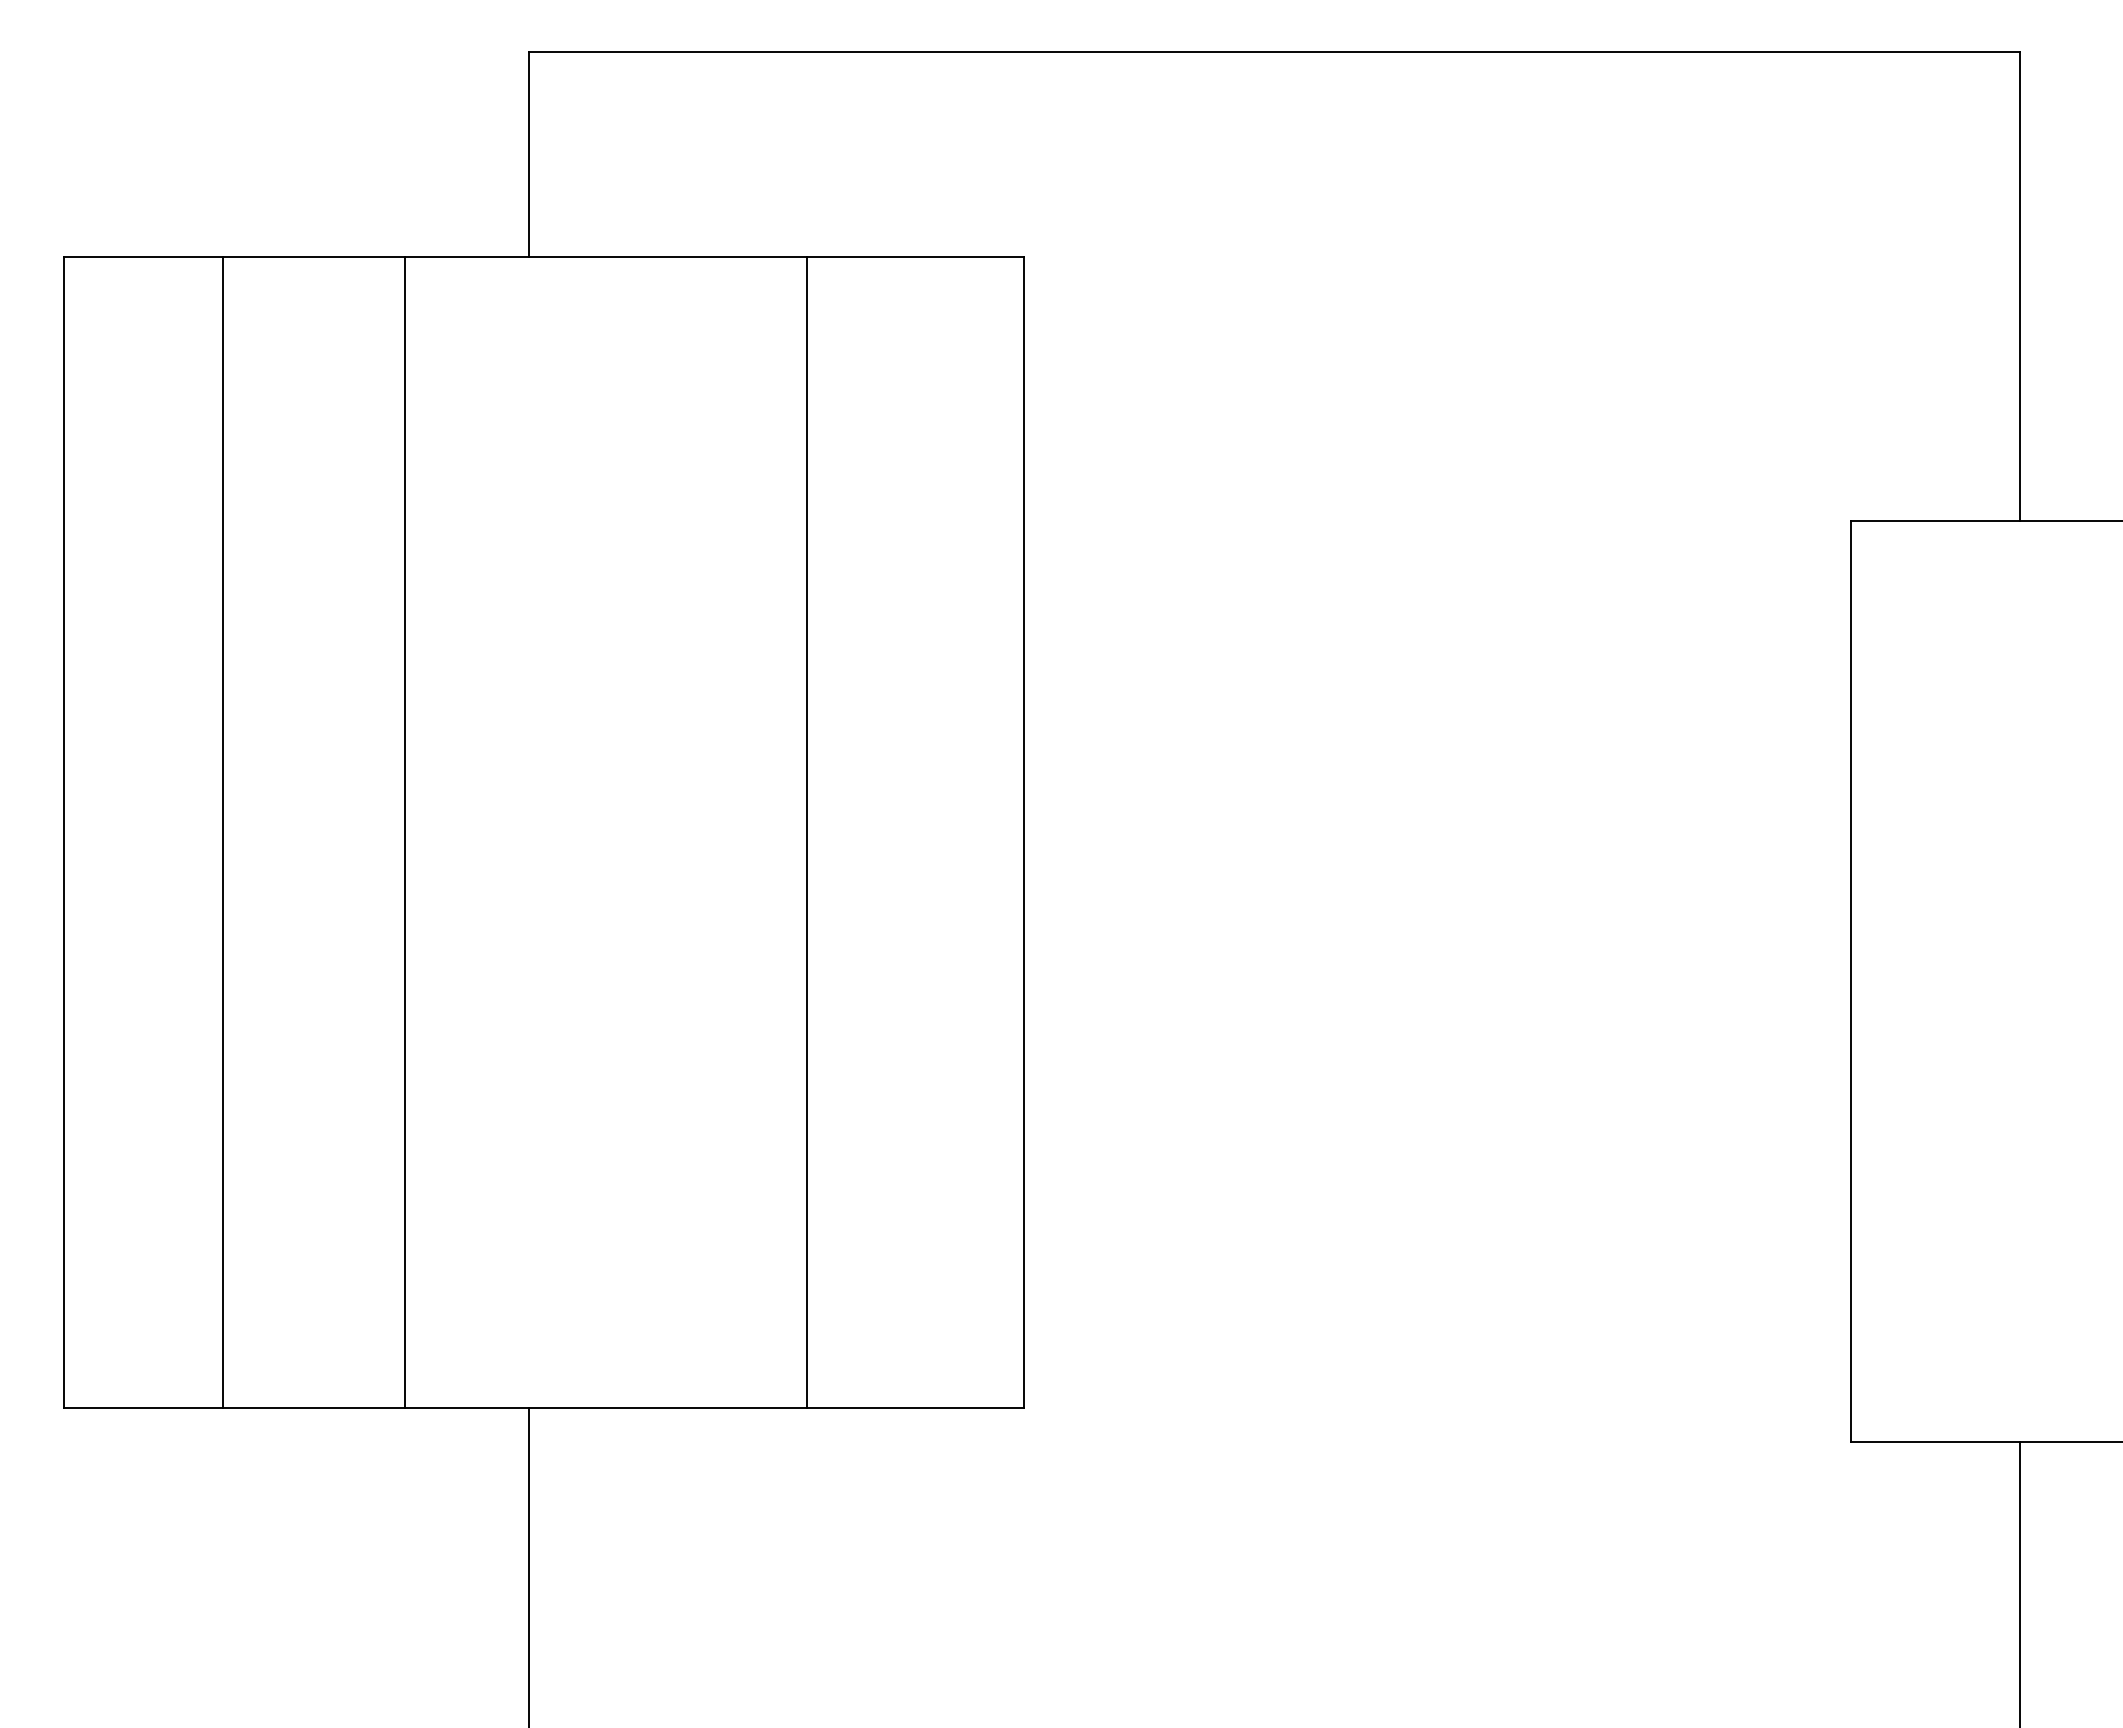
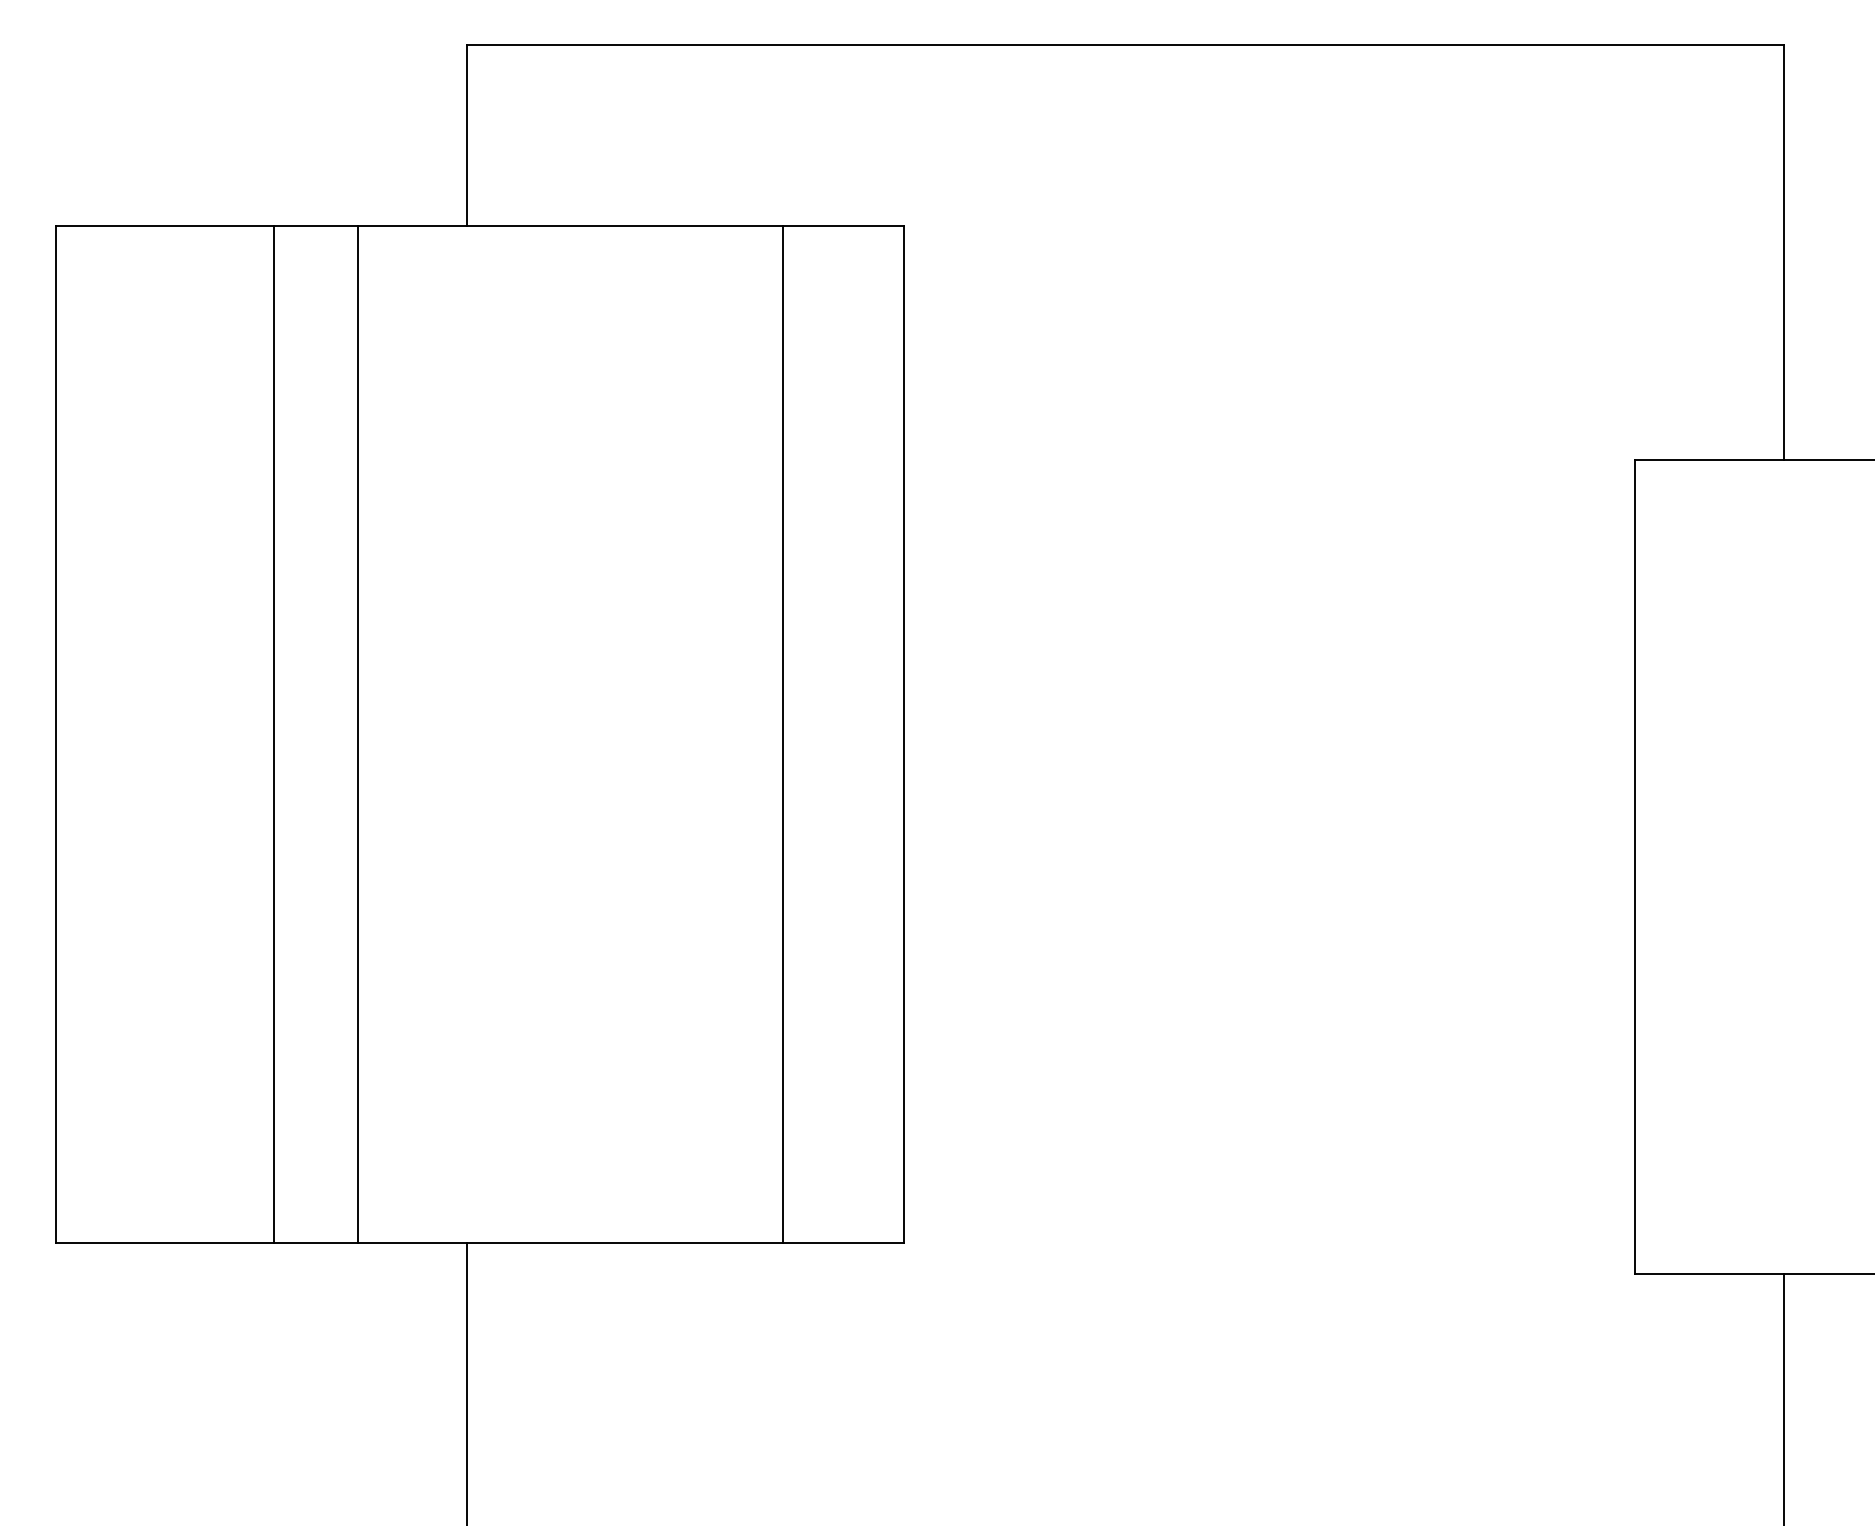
line: (222, 831) -> (273, 734), moved
line: (807, 831) -> (782, 734), moved

